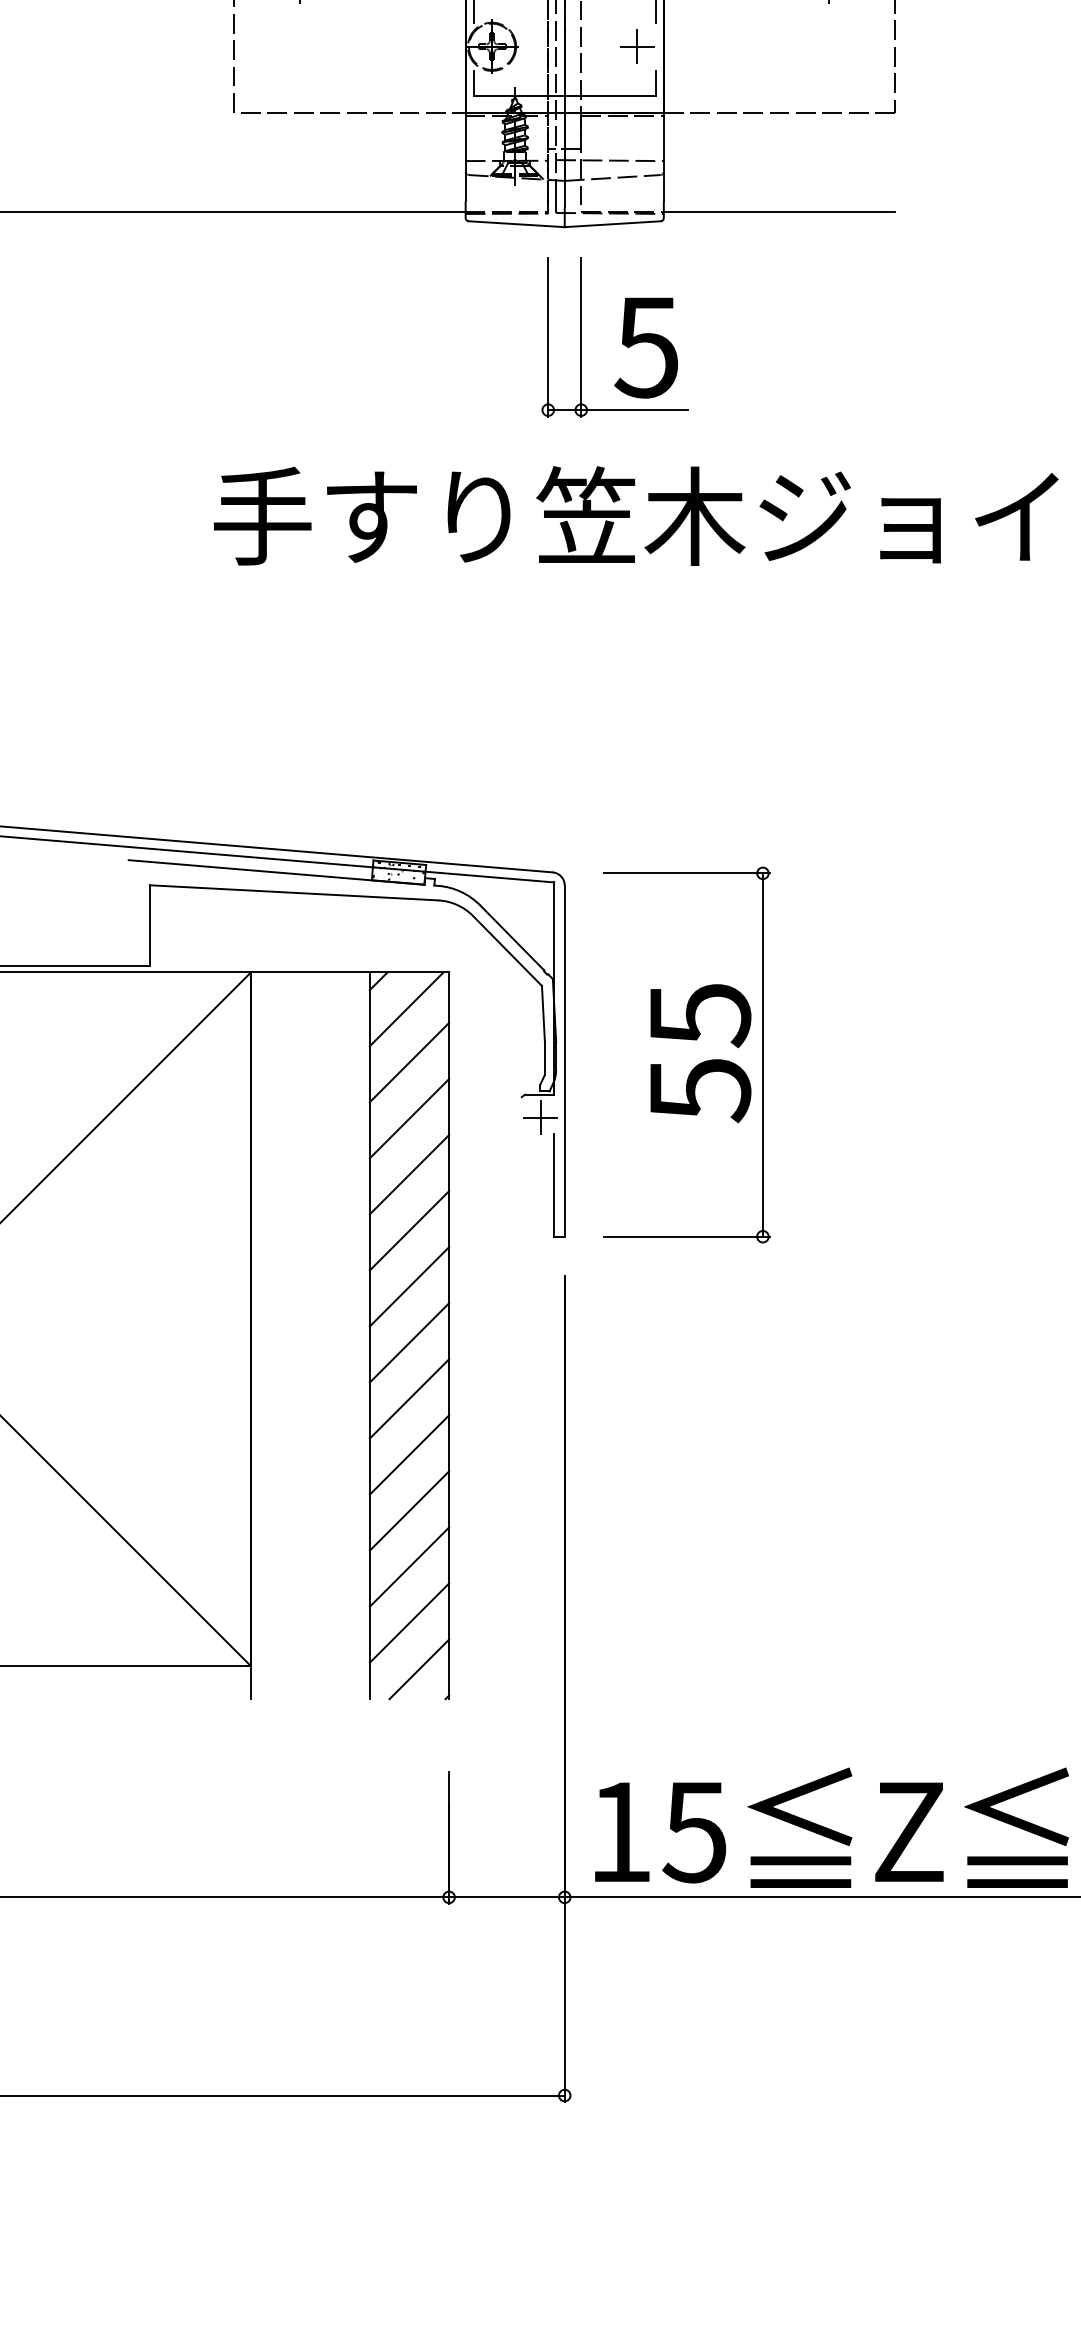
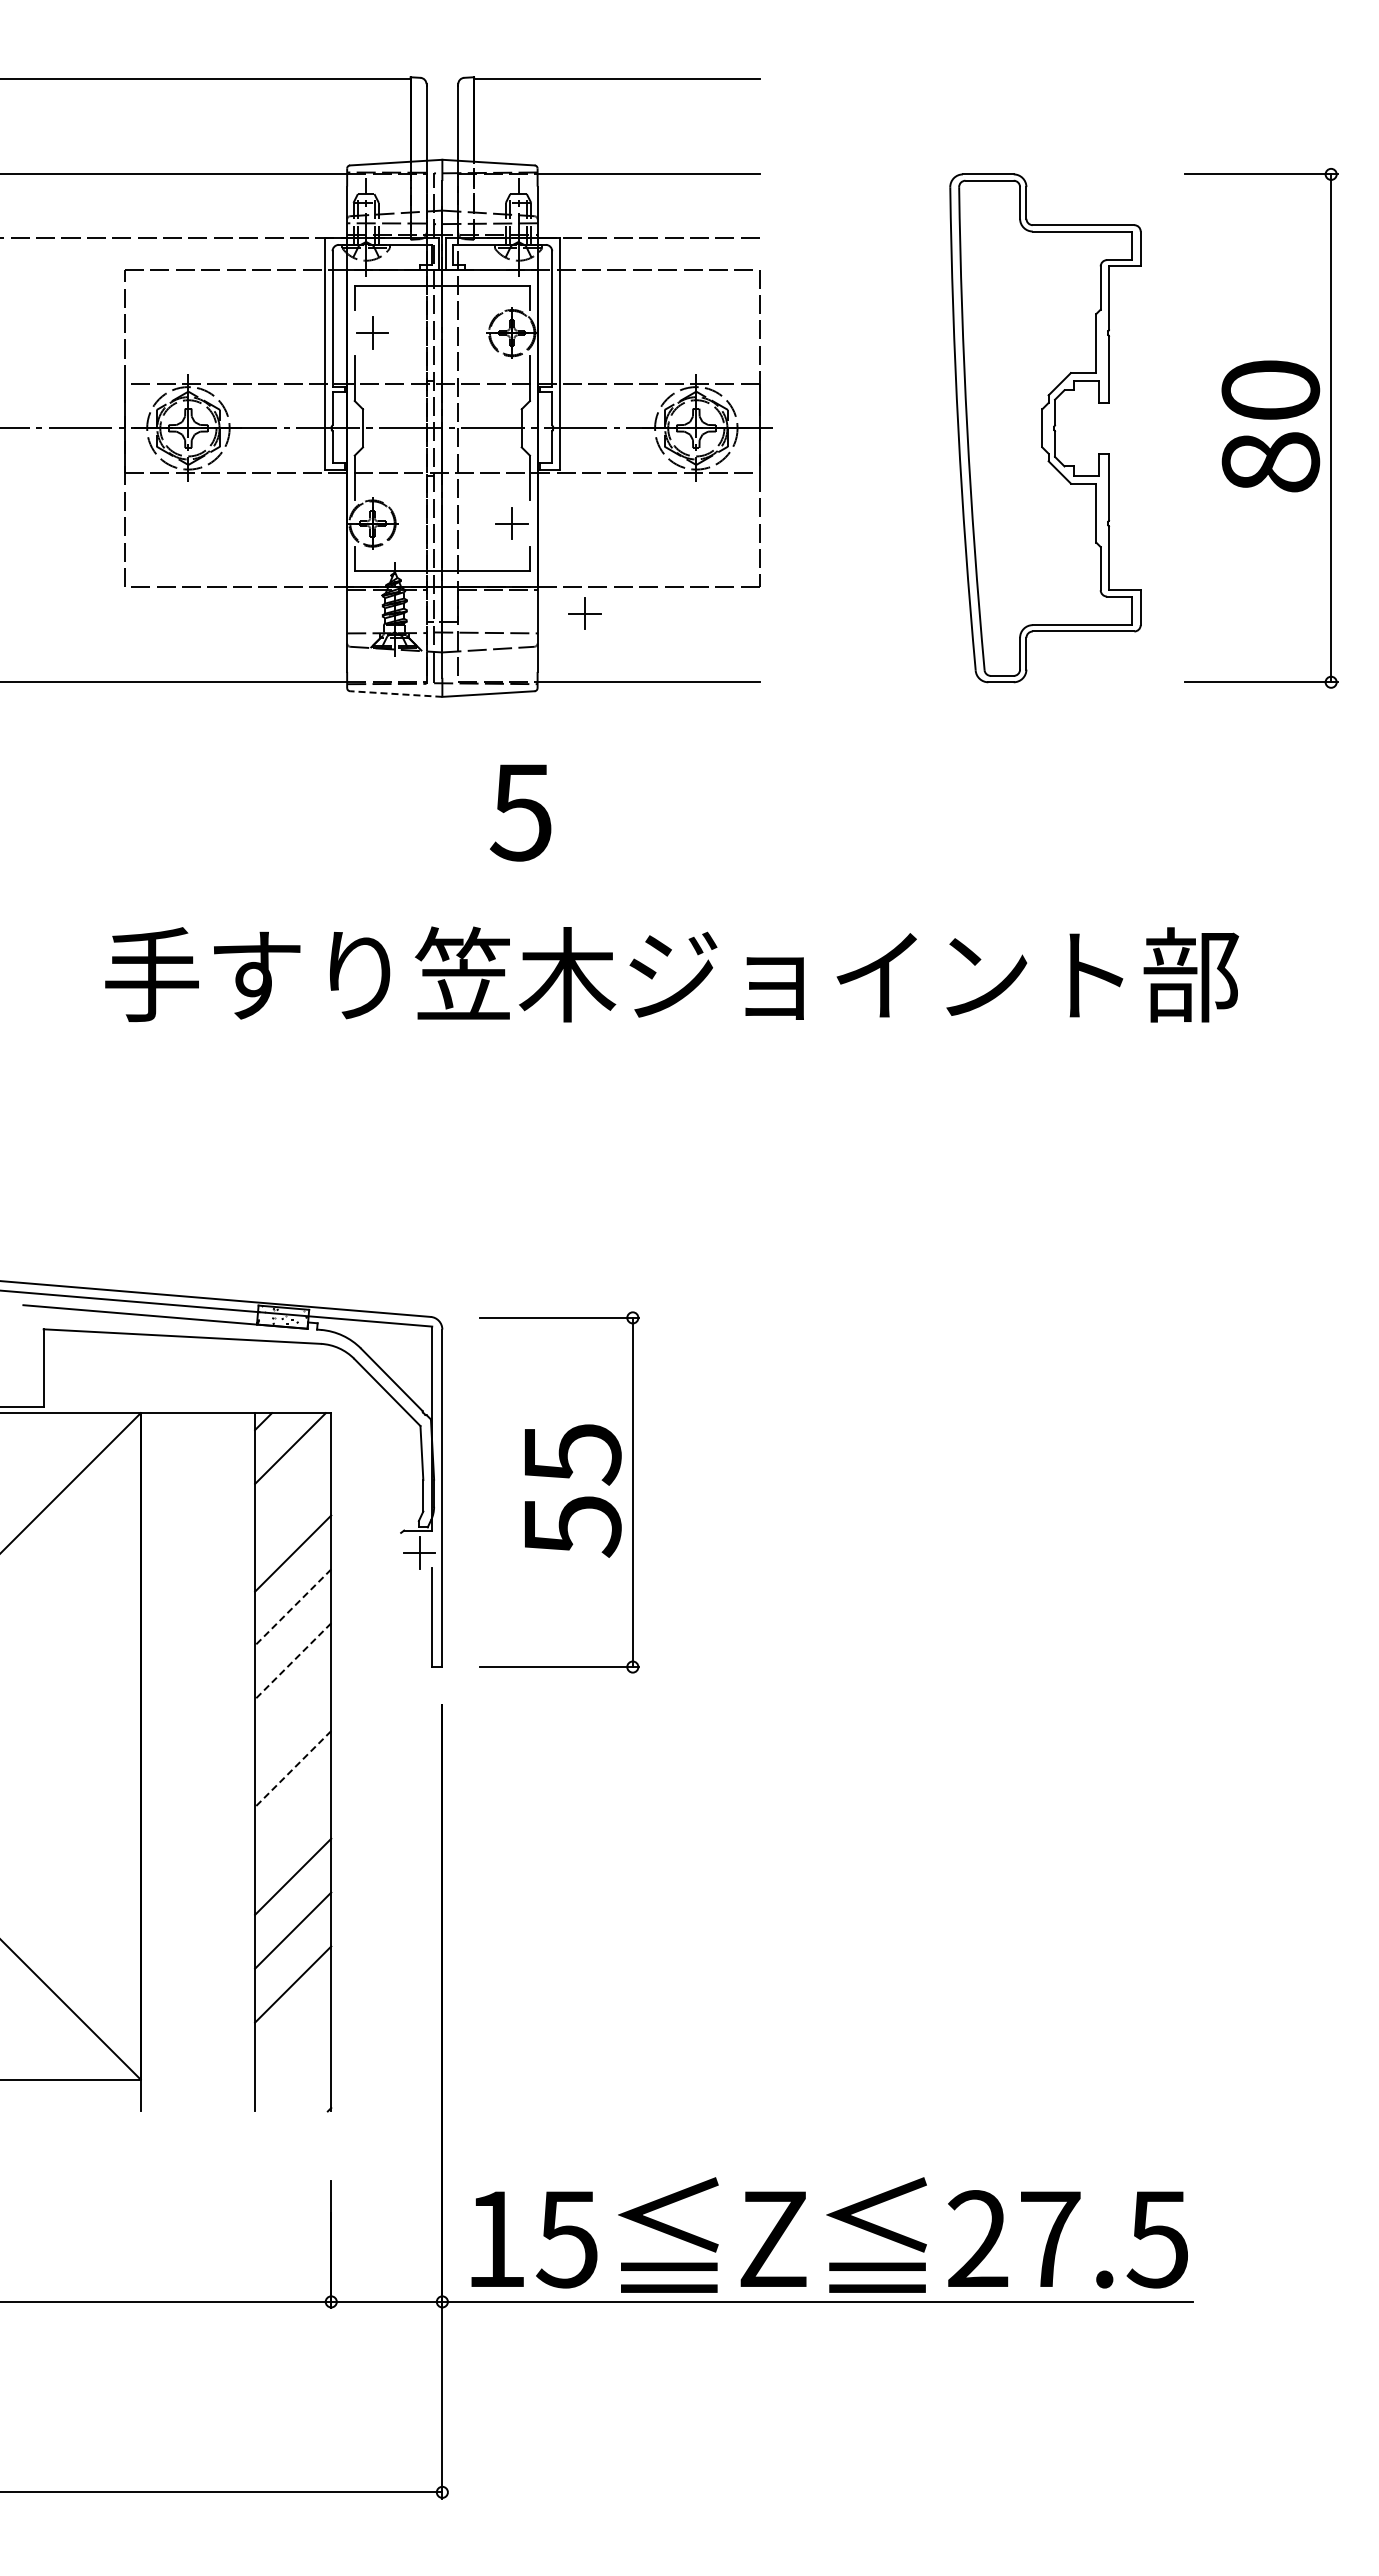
part: (712, 140) -> (584, 613), added
line: (515, 224) -> (395, 694), solid -> dashed
part: (581, 337) -> (458, 802), removed
line: (409, 1062) -> (293, 1499), removed
line: (409, 1174) -> (293, 1607), solid -> dashed
line: (409, 1230) -> (293, 1661), solid -> dashed
line: (409, 1287) -> (293, 1715), removed
line: (409, 1343) -> (293, 1769), solid -> dashed
line: (409, 1398) -> (293, 1822), removed
line: (409, 1623) -> (293, 2038), removed
line: (419, 1669) -> (302, 2082), removed

